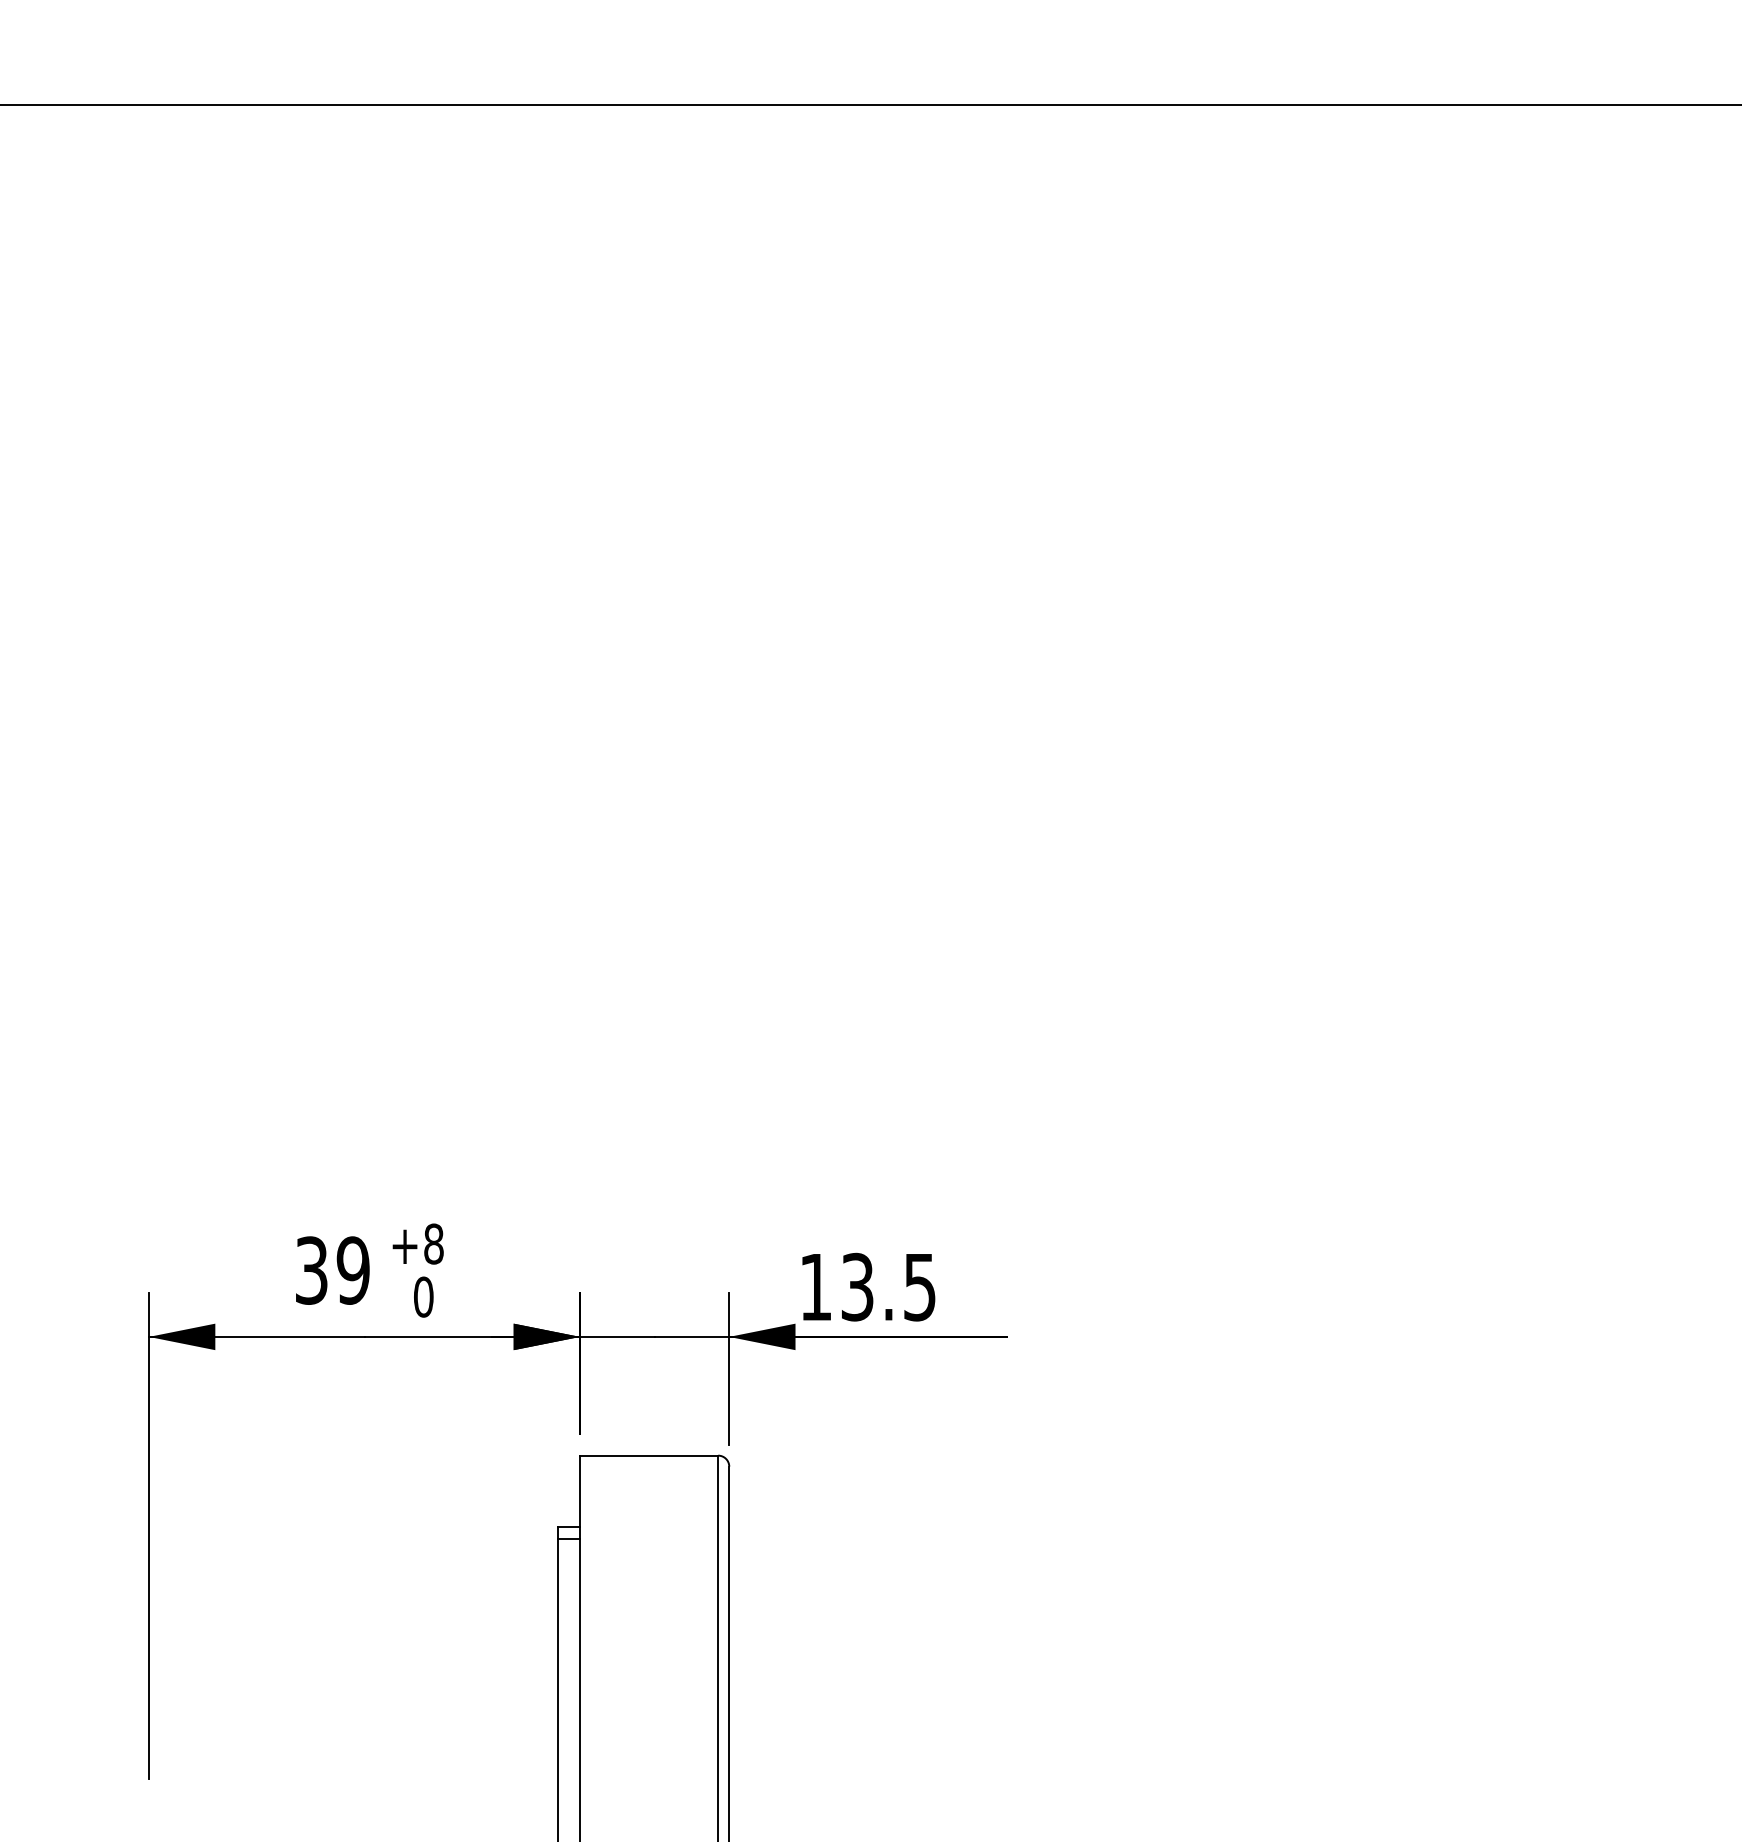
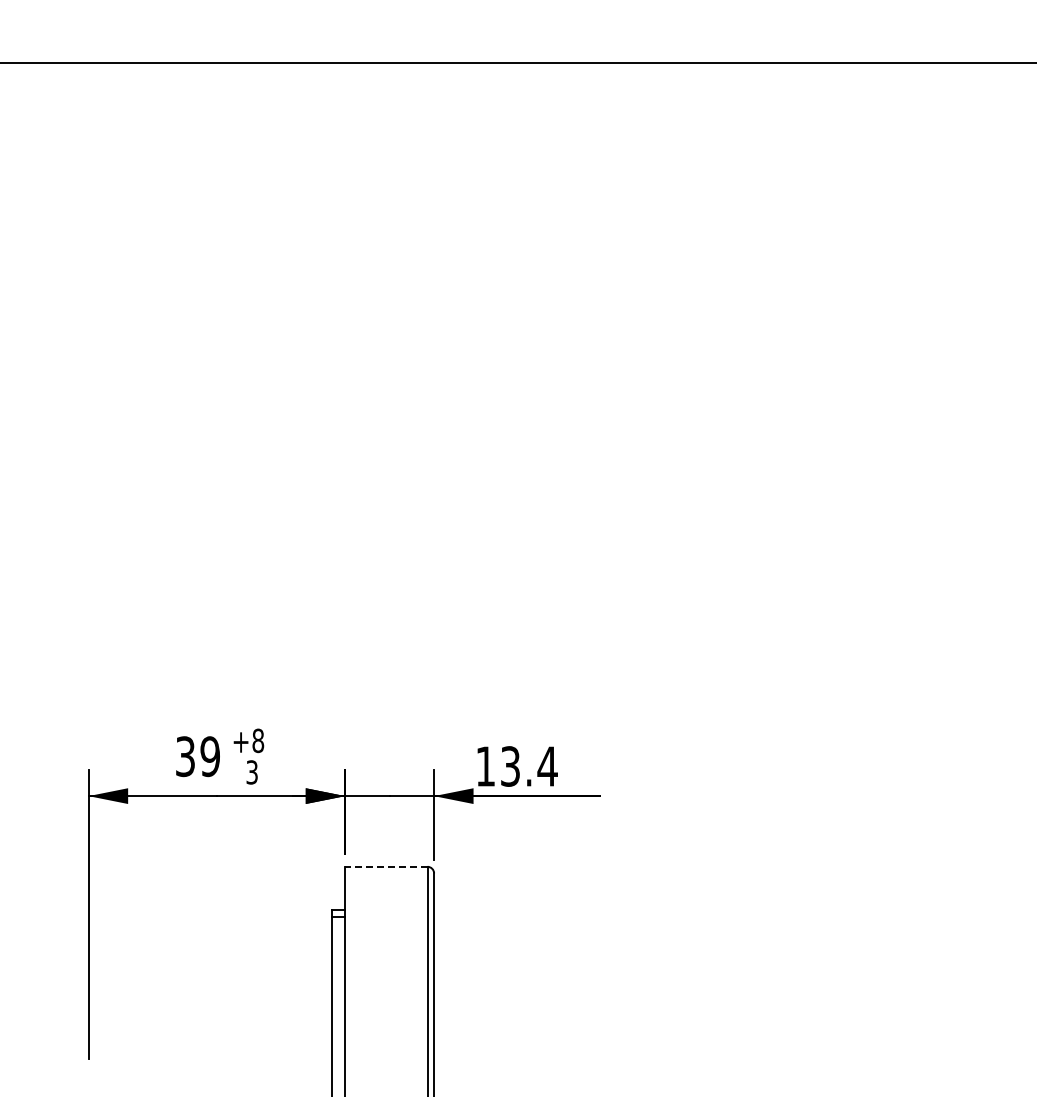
text: (919, 1287) -> (547, 766), 13.5 -> 13.4
text: (424, 1297) -> (252, 772), 0 -> 3
line: (647, 1455) -> (385, 866), solid -> dashed

